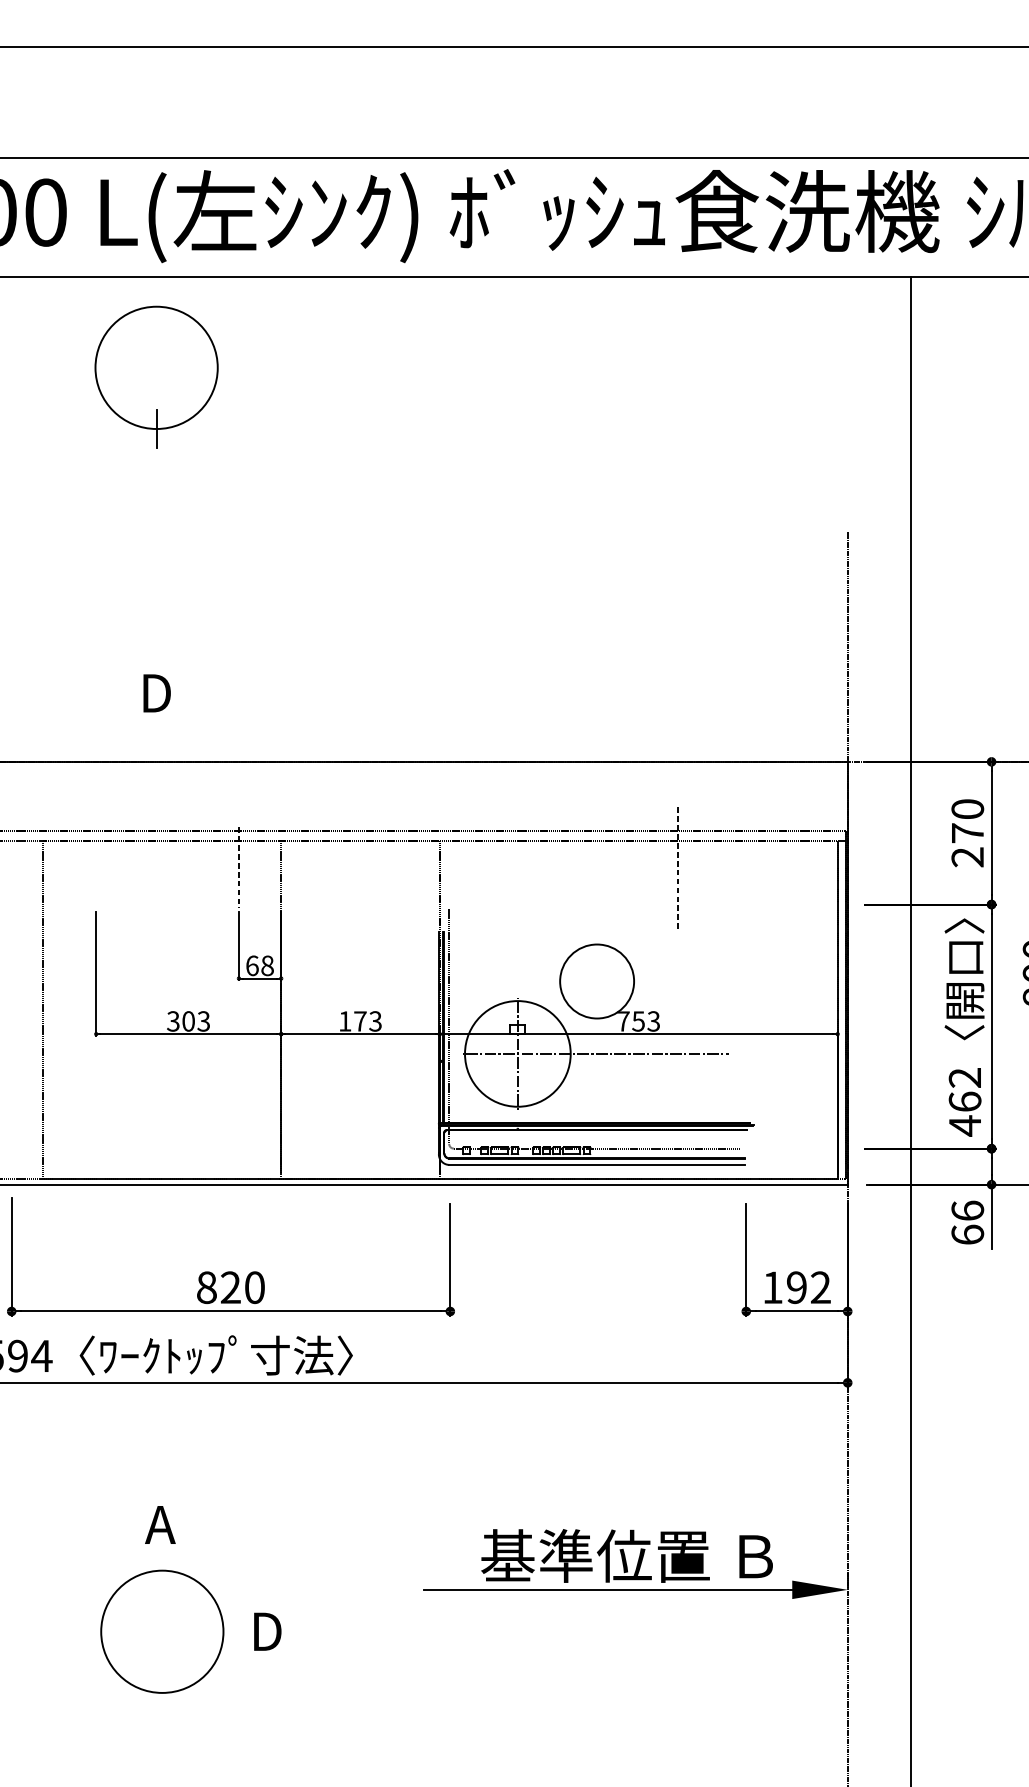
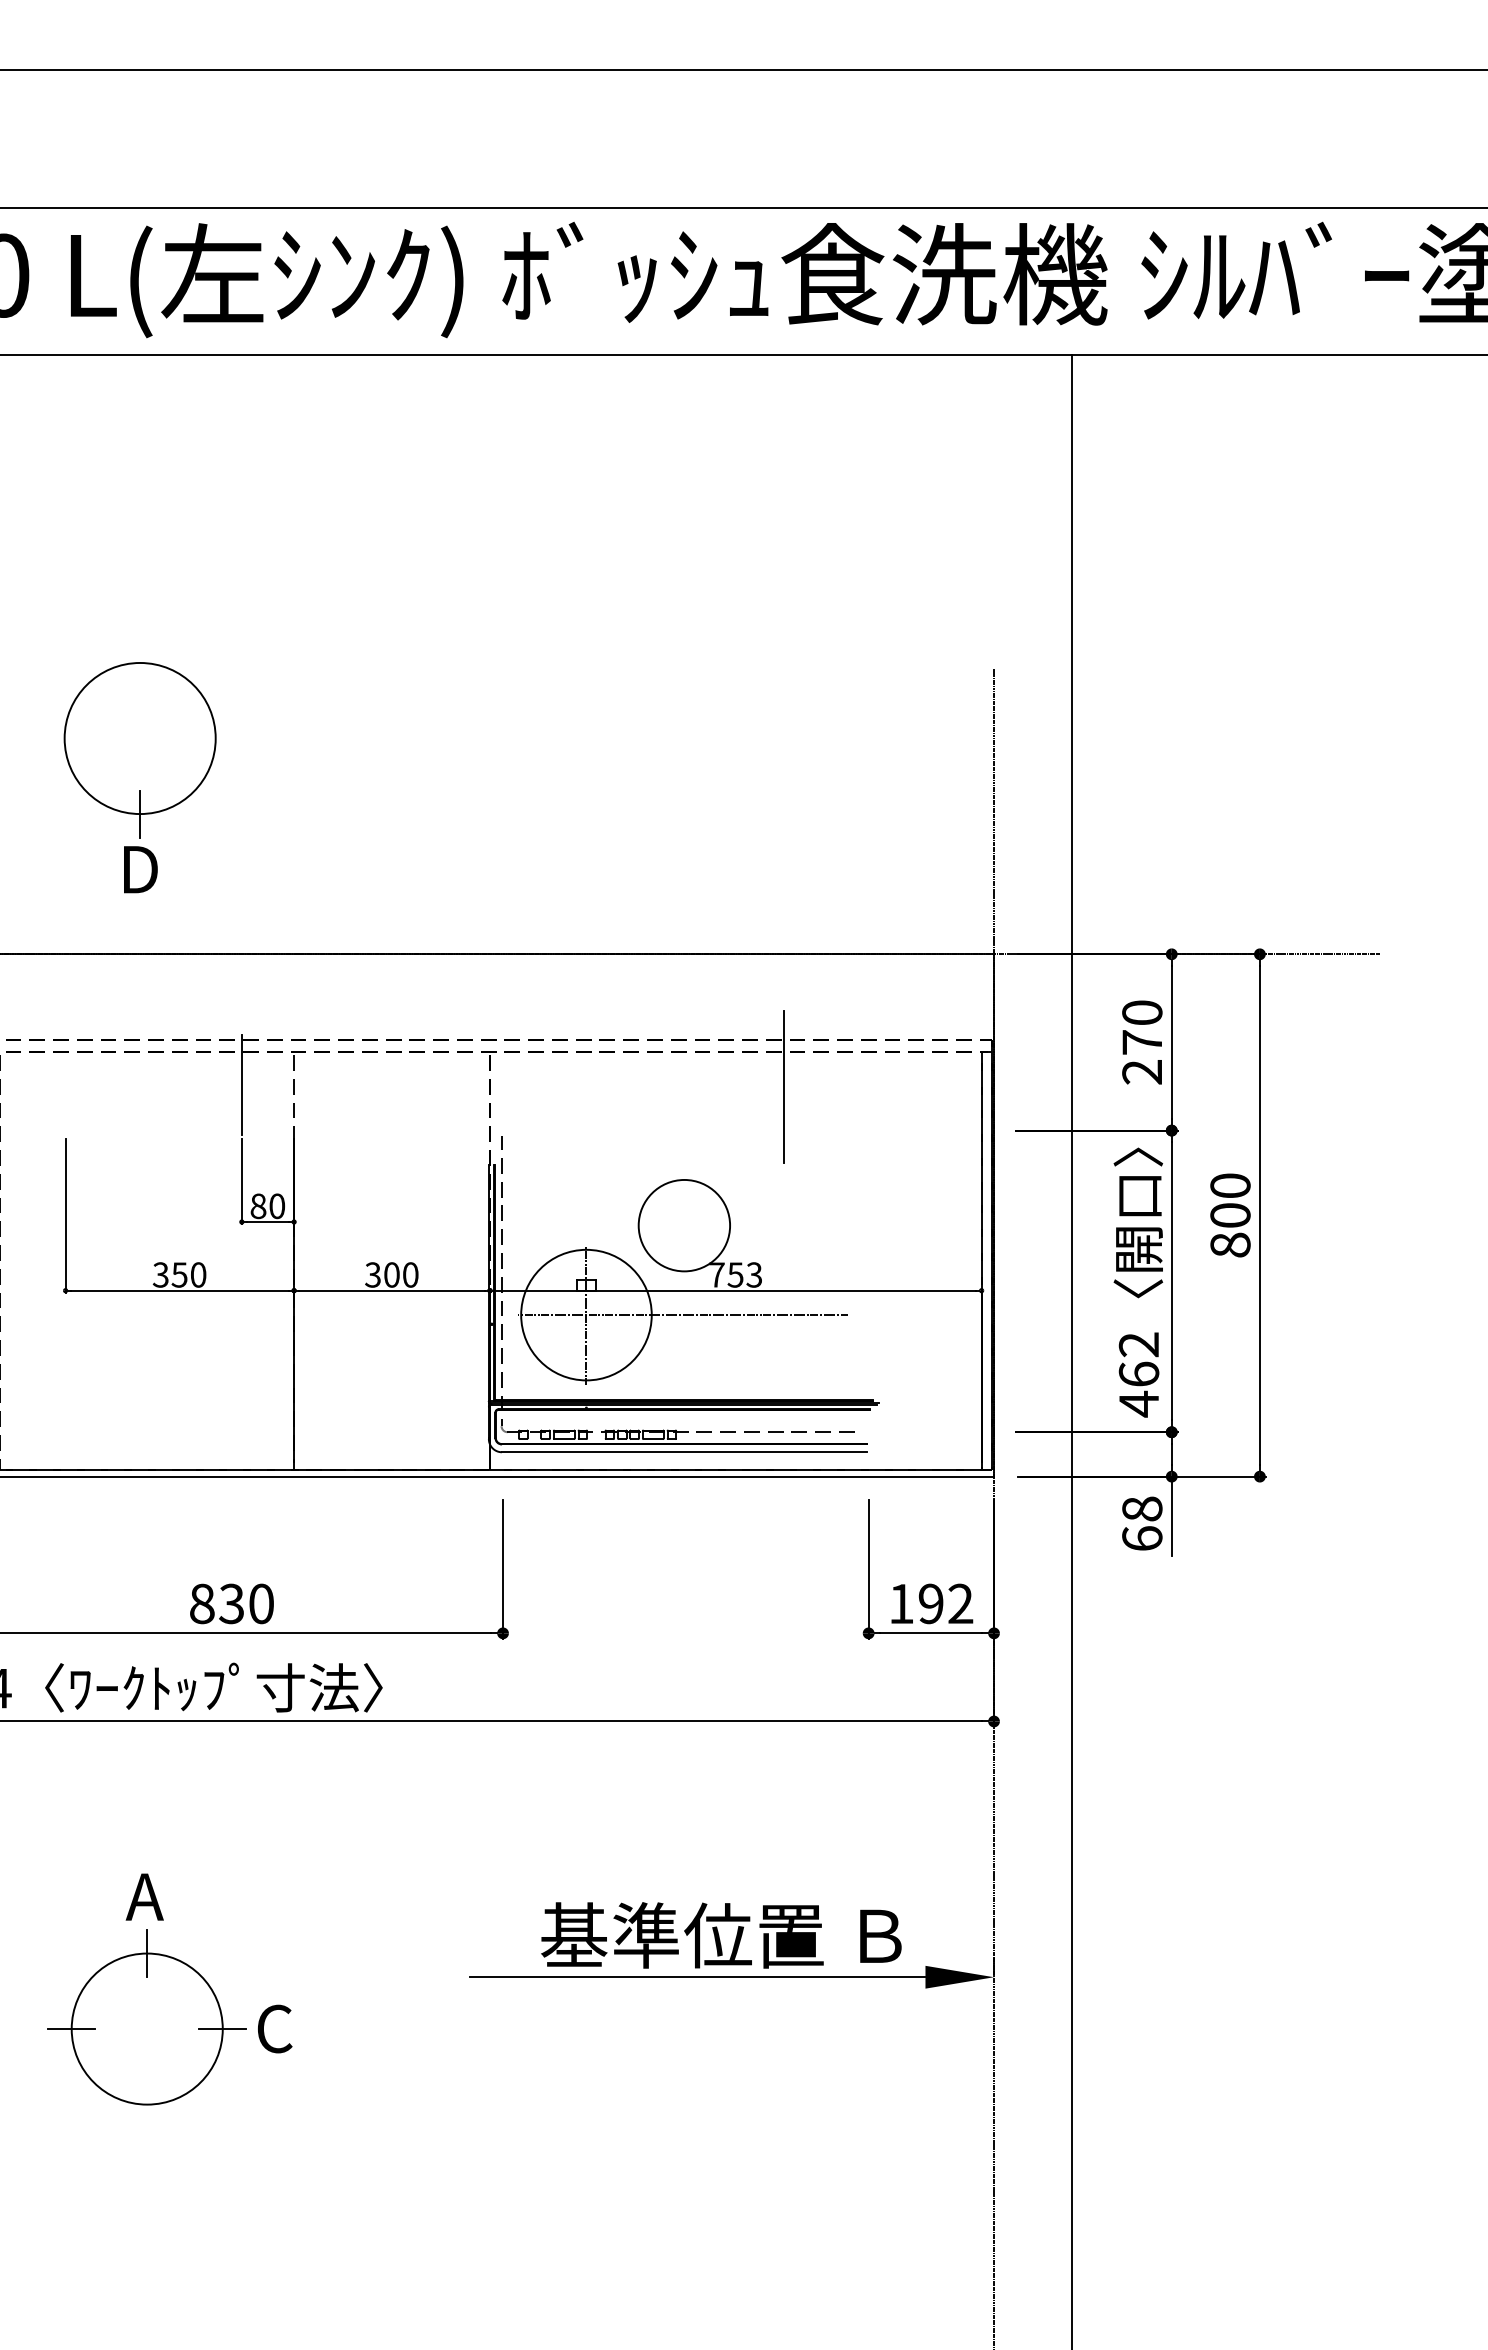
part: (156, 377) -> (139, 750), moved
line: (238, 867) -> (241, 1084), dashed -> solid
line: (677, 869) -> (783, 1087), dashed -> solid
text: (259, 966) -> (267, 1206), 68 -> 80
text: (195, 1021) -> (188, 1274), 303 -> 350
text: (360, 1021) -> (391, 1274), 173 -> 300
text: (967, 1210) -> (1142, 1508), 66 -> 68
text: (230, 1287) -> (231, 1603), 820 -> 830
line: (162, 1570) -> (147, 1953), added
text: (266, 1631) -> (276, 2028), D -> C
line: (101, 1632) -> (71, 2029), added
line: (223, 1632) -> (222, 2029), added

